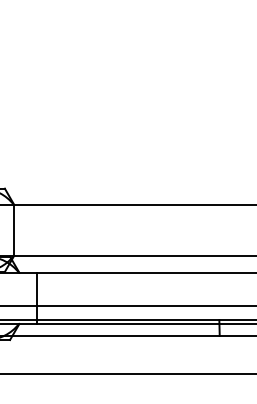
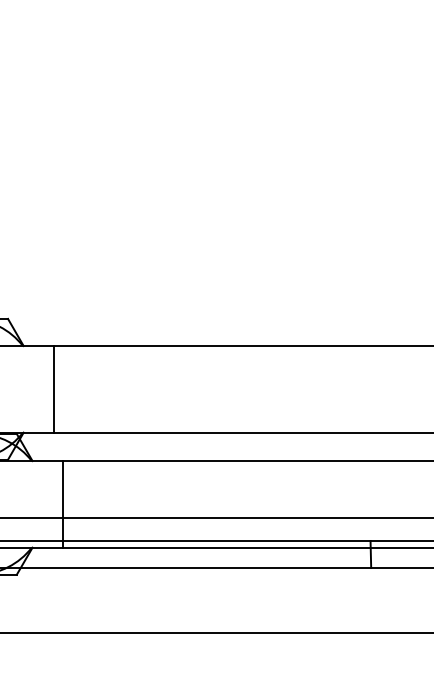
line: (14, 229) -> (54, 387), moved

